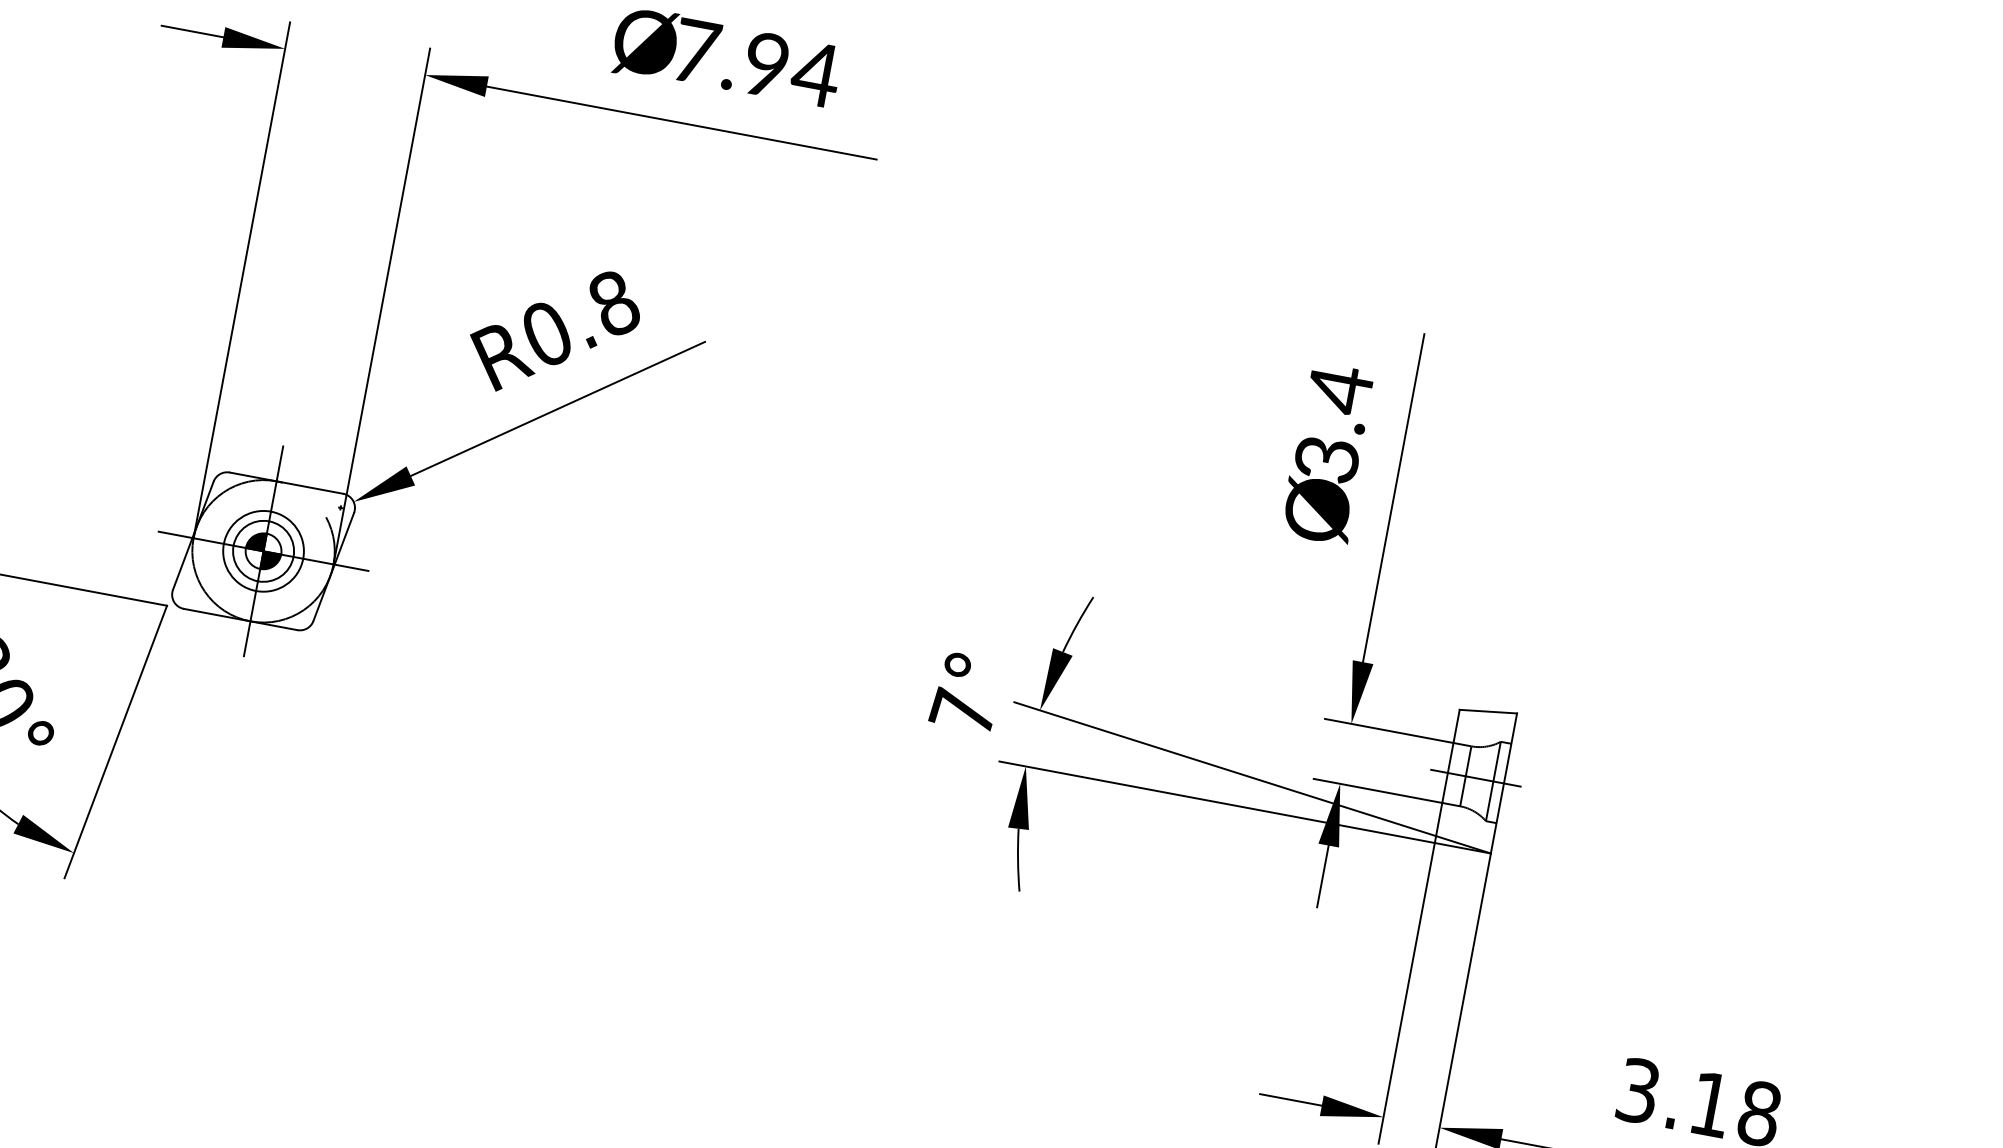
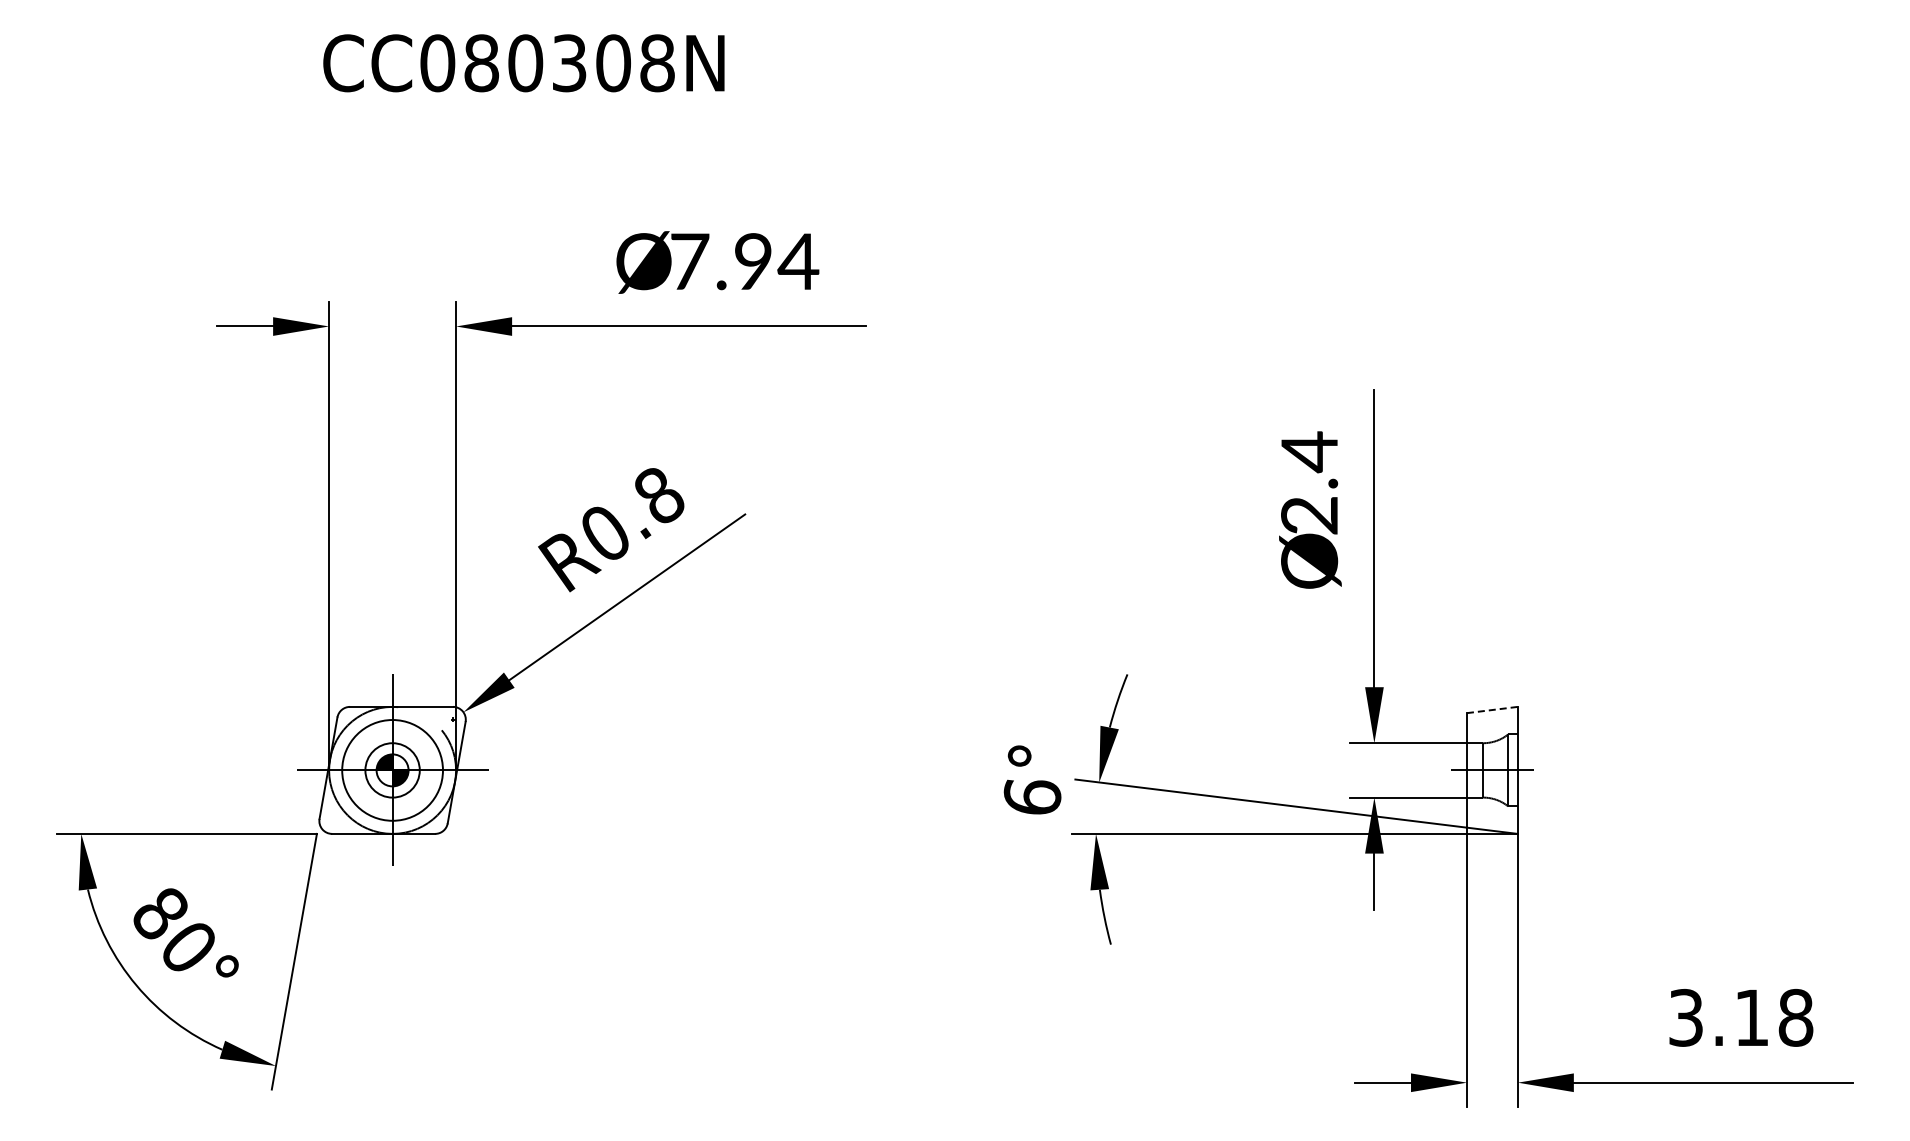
text: (1328, 459) -> (1310, 515), 3.4 -> 2.4
circle: (263, 551) -> (392, 770), size x1.4
text: (962, 711) -> (1031, 796), 7° -> 6°
line: (1488, 712) -> (1492, 710), solid -> dashed

